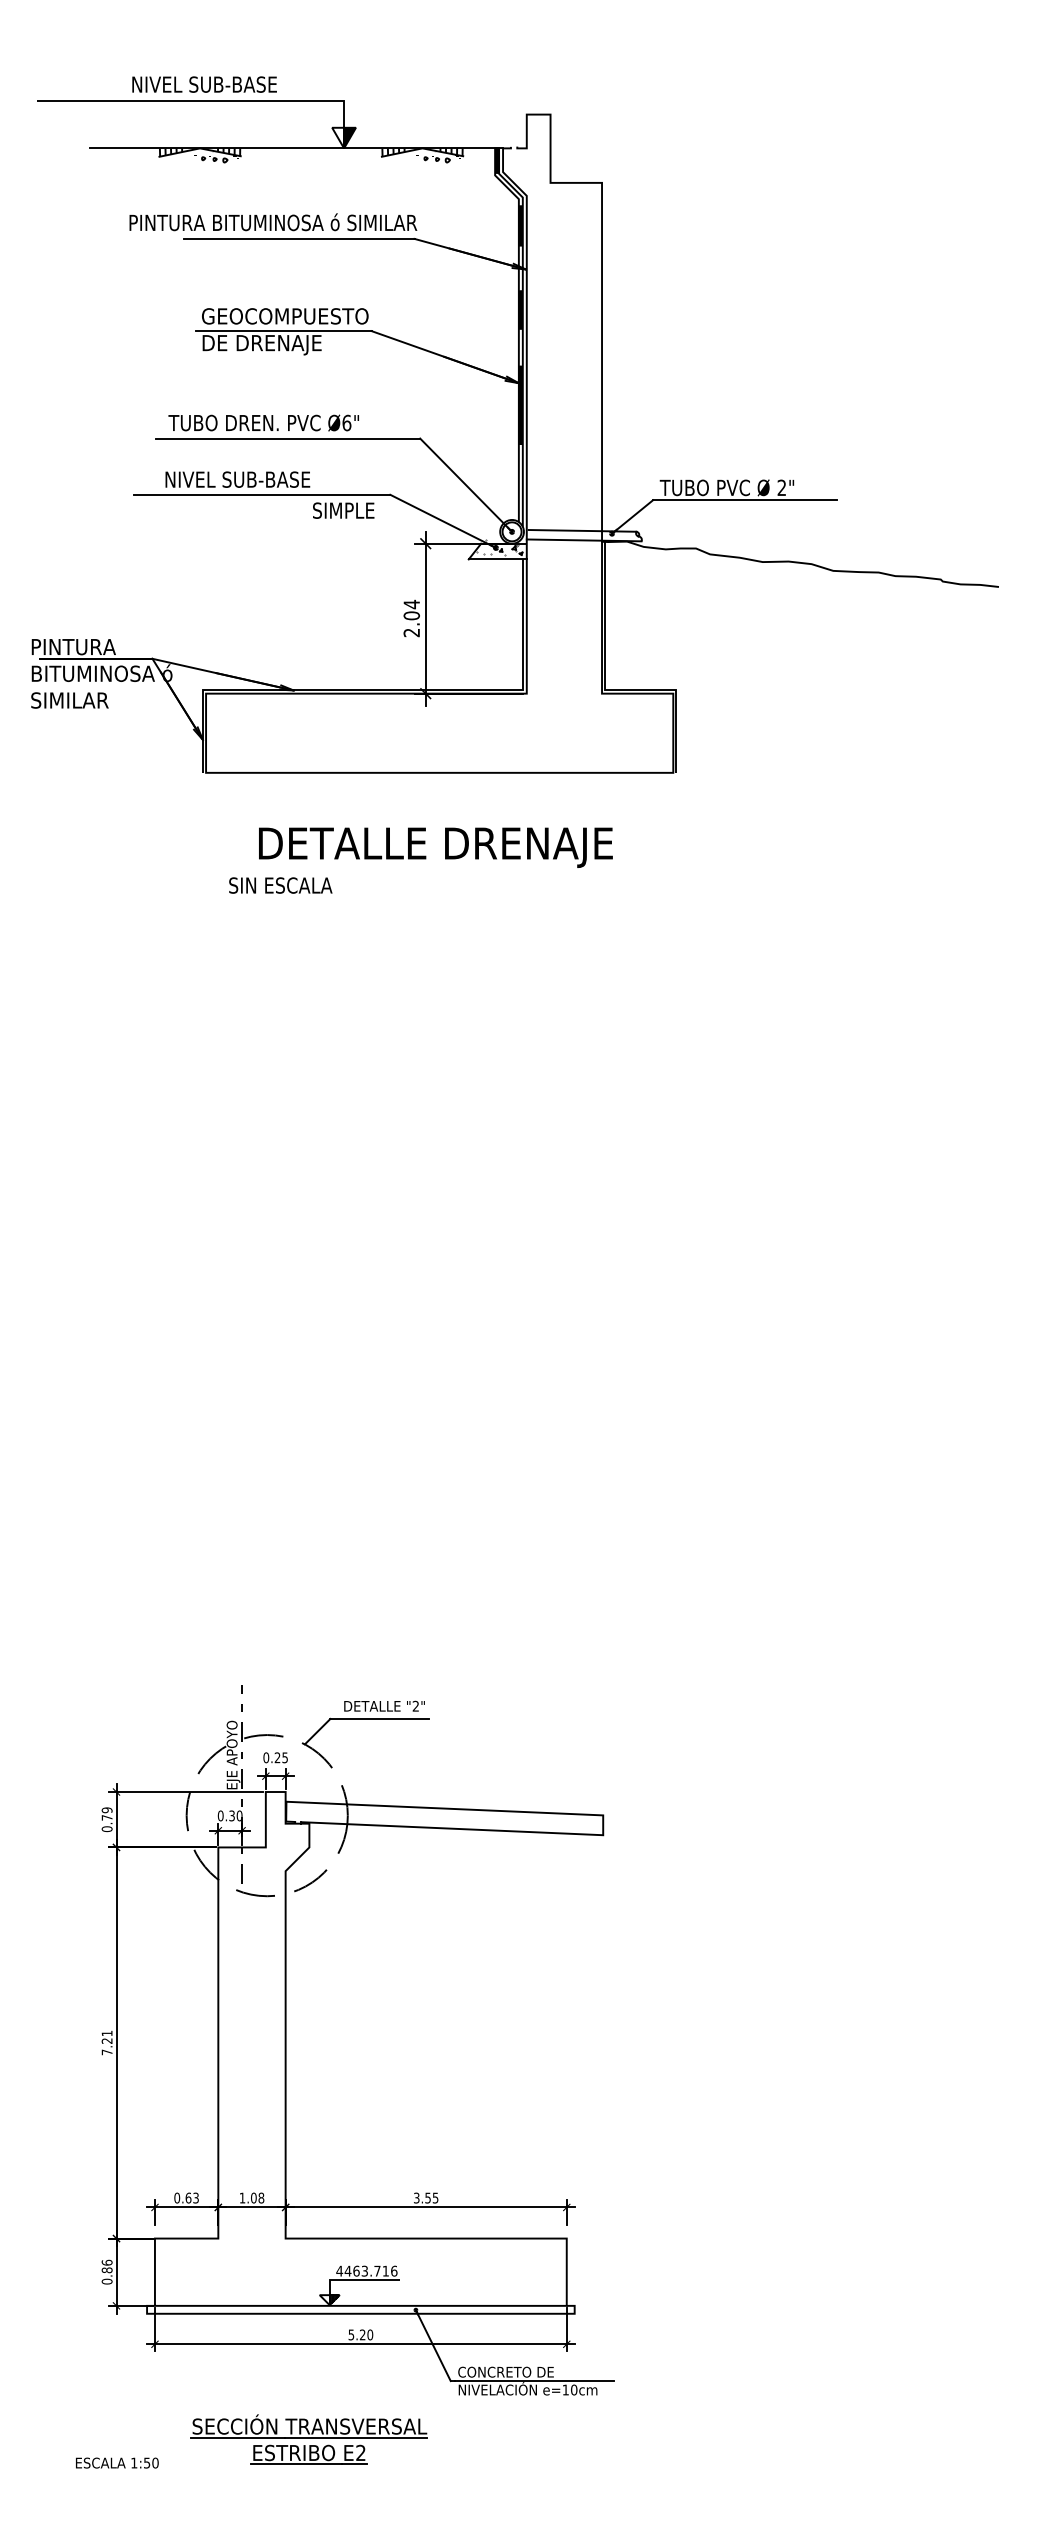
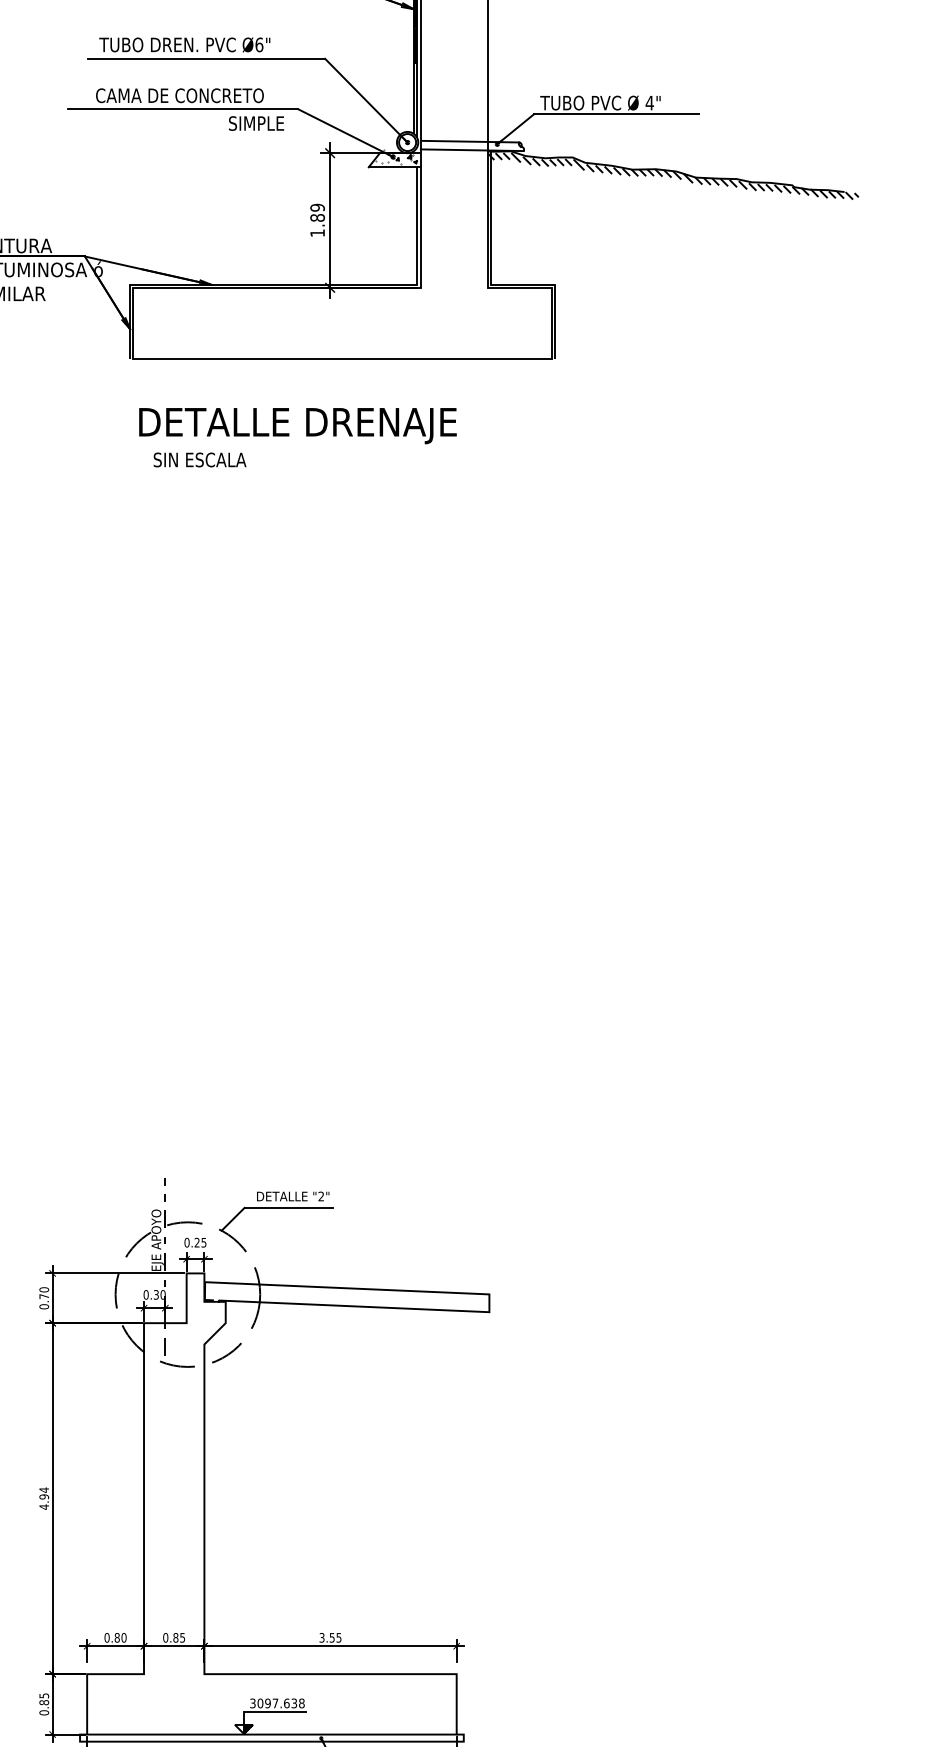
text: (257, 479) -> (179, 95), NIVEL SUB-BASE -> CAMA DE CONCRETO
text: (781, 487) -> (649, 102), 2" -> 4"
hatch: (807, 569) -> (672, 176), added
text: (411, 618) -> (317, 220), 2.04 -> 1.89
text: (435, 847) -> (297, 425), moved
text: (107, 1810) -> (44, 1290), 0.79 -> 0.70
text: (106, 2042) -> (43, 1498), 7.21 -> 4.94
text: (191, 2197) -> (119, 1637), 0.63 -> 0.80
text: (251, 2197) -> (173, 1637), 1.08 -> 0.85
text: (106, 2262) -> (43, 1695), 0.86 -> 0.85
text: (366, 2270) -> (276, 1702), 4463.716 -> 3097.638

